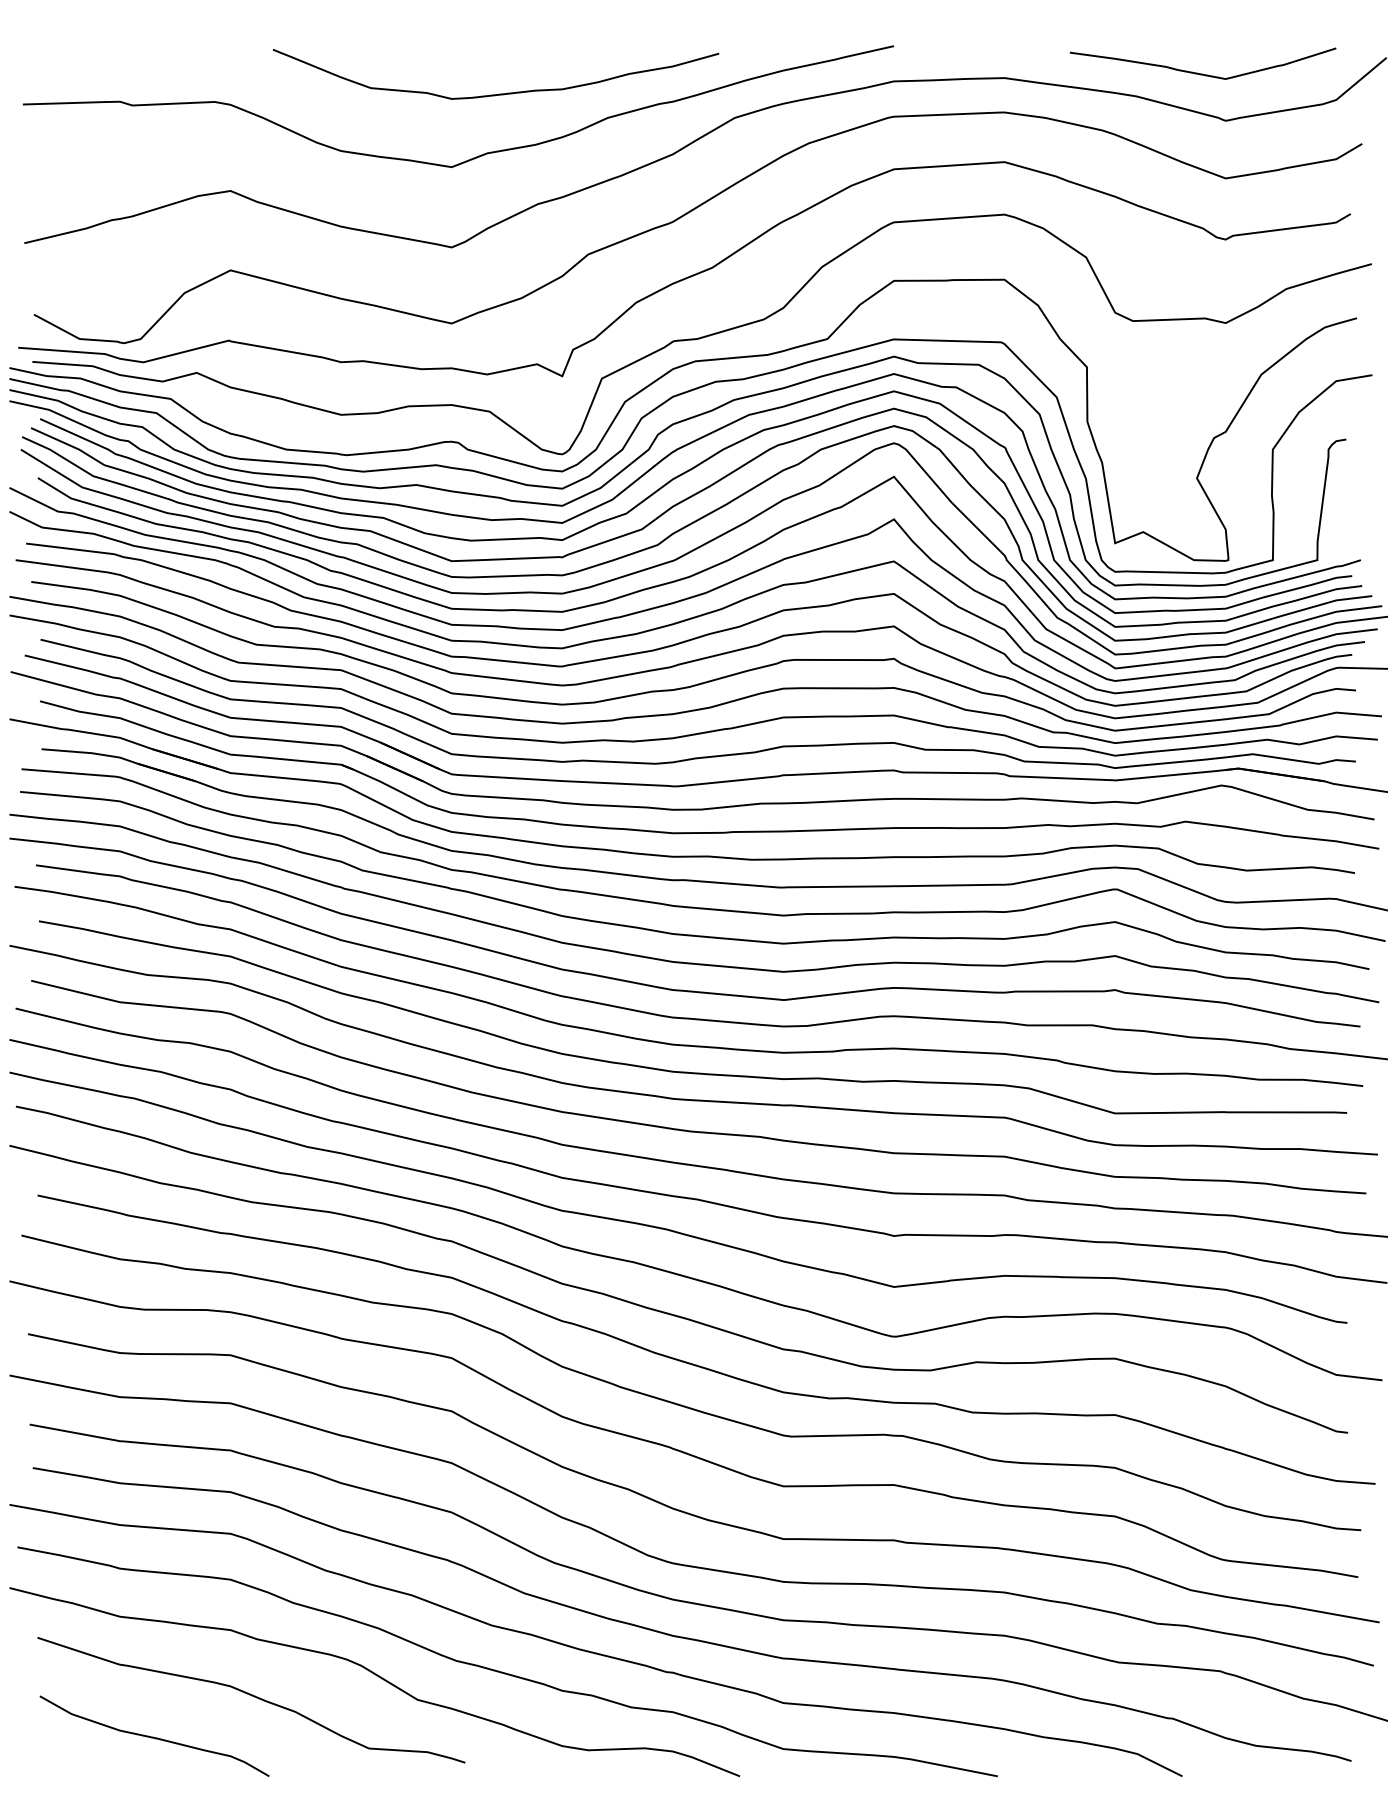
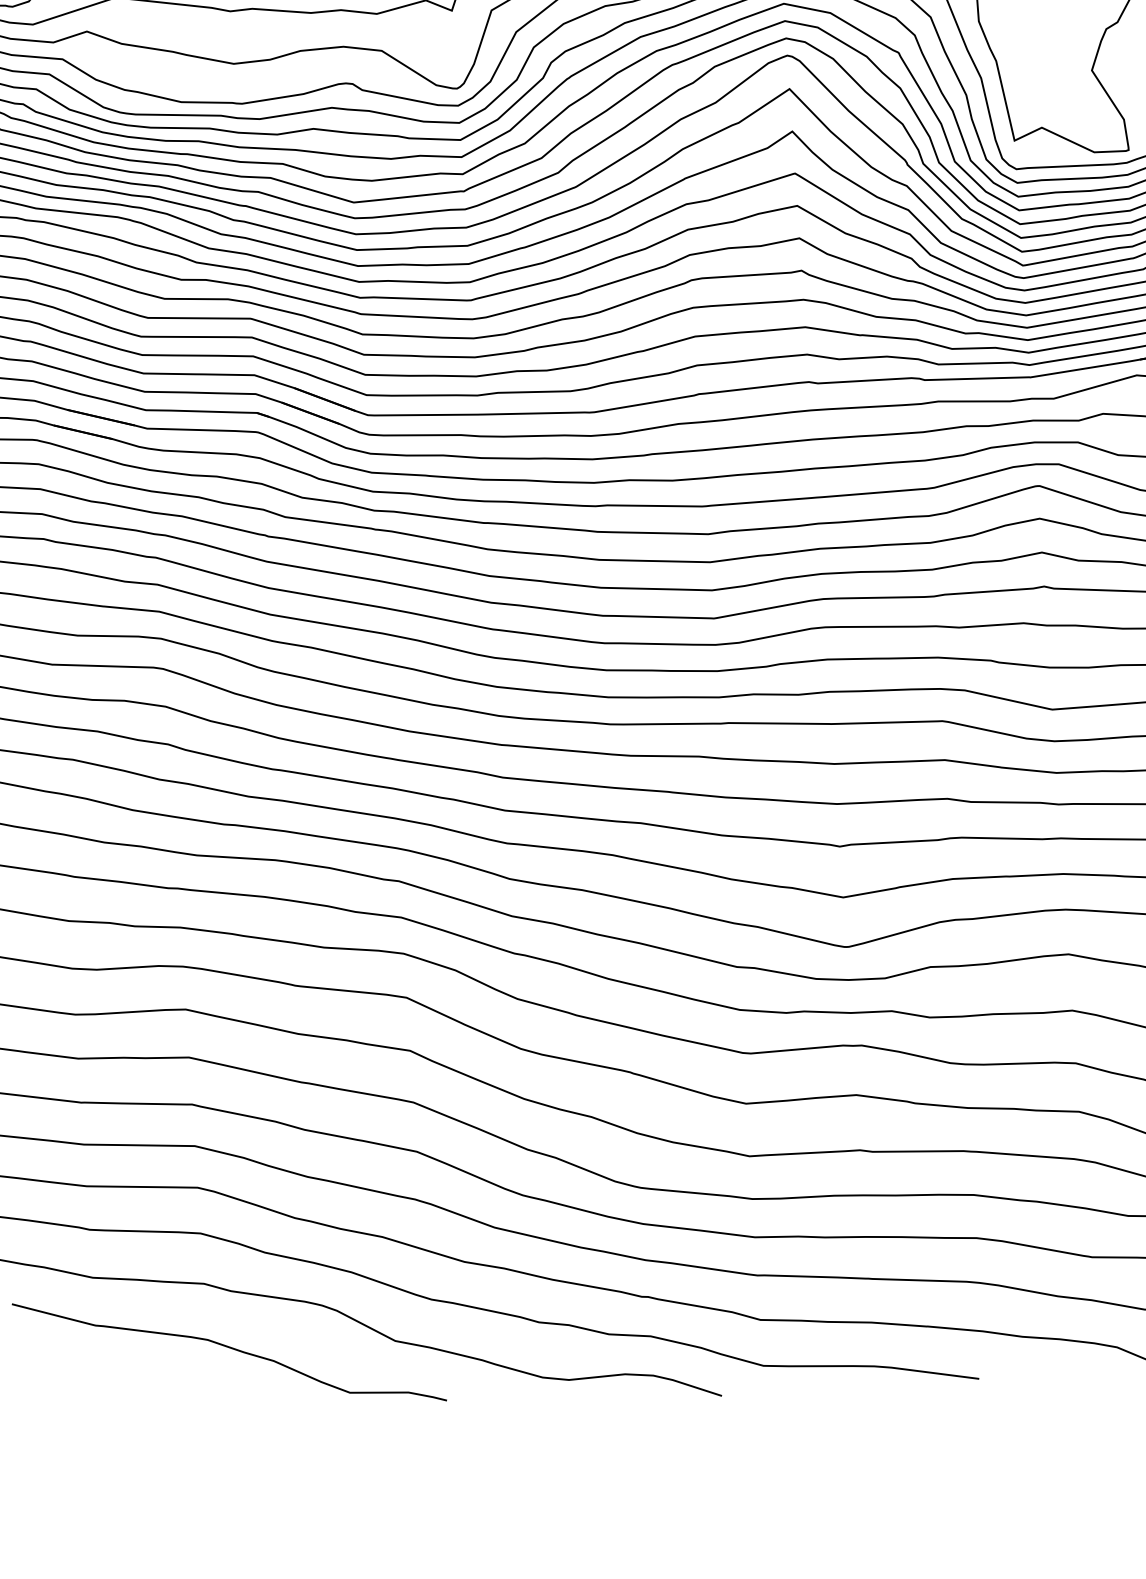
curve: (153, 1736) -> (134, 1395), removed

